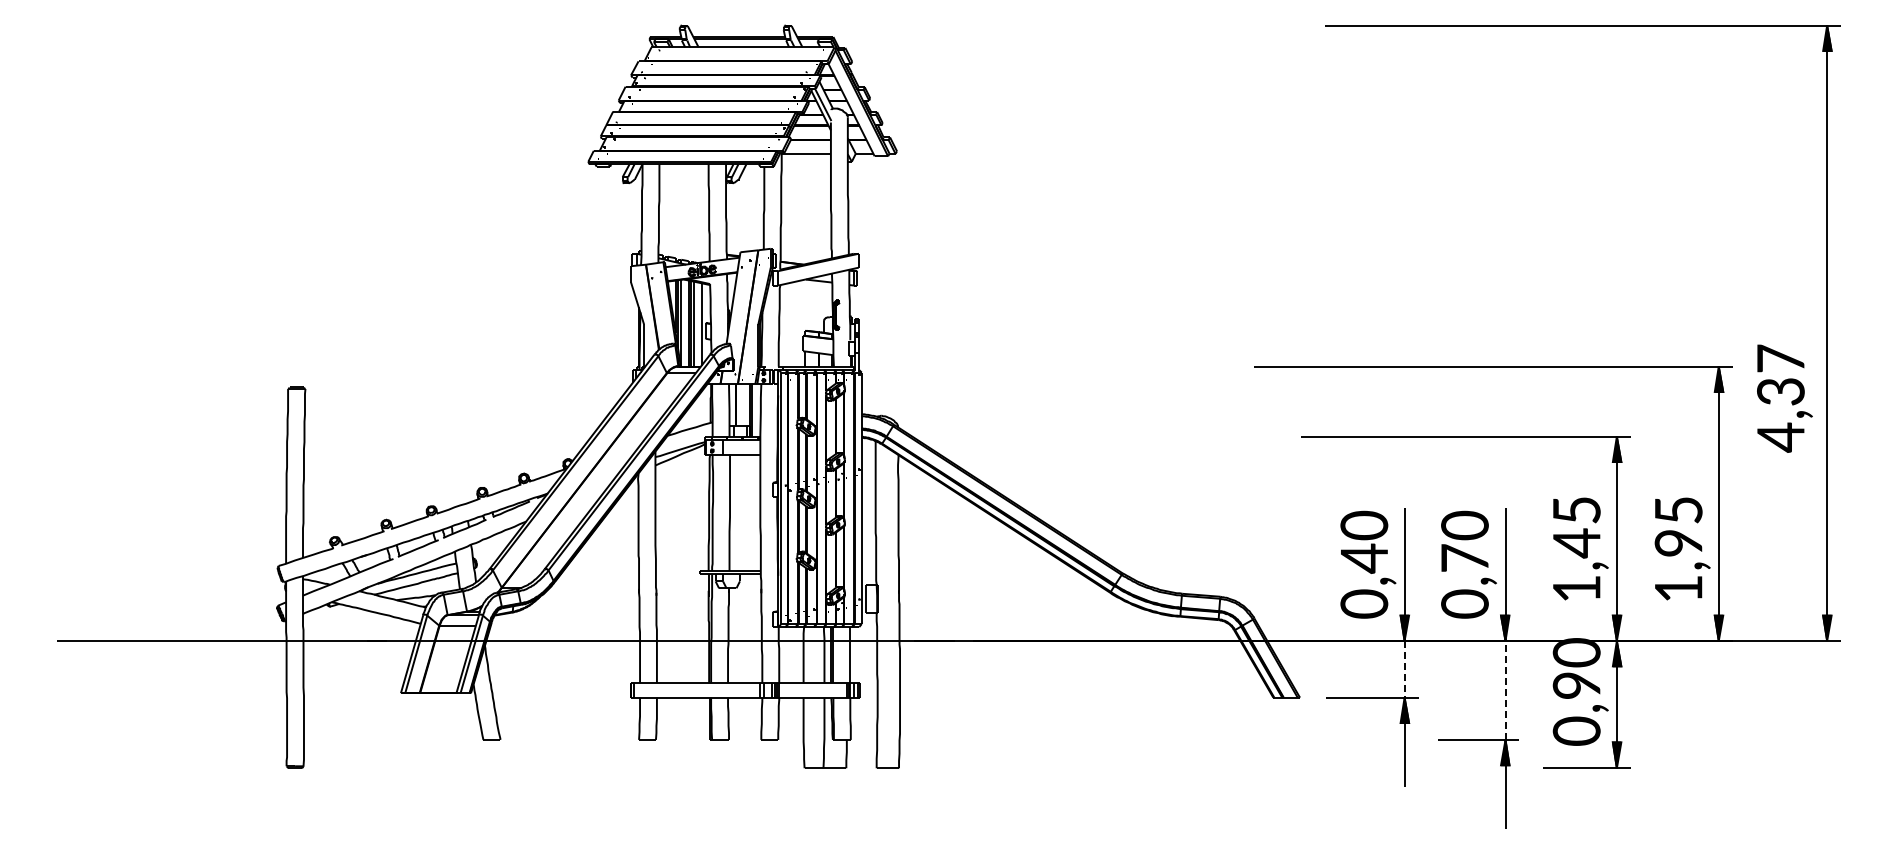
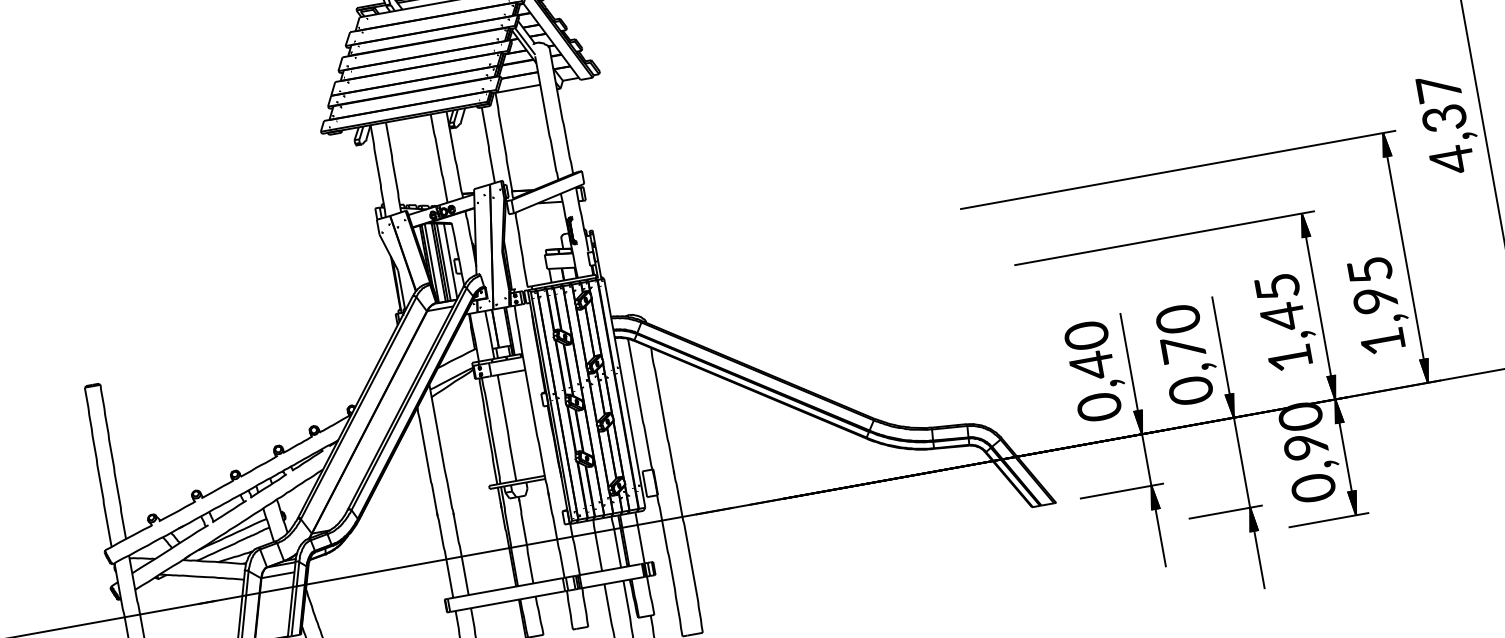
text: (1784, 398) -> (1448, 123), moved
line: (1404, 669) -> (1146, 460), dashed -> solid
line: (1505, 689) -> (1241, 461), dashed -> solid

